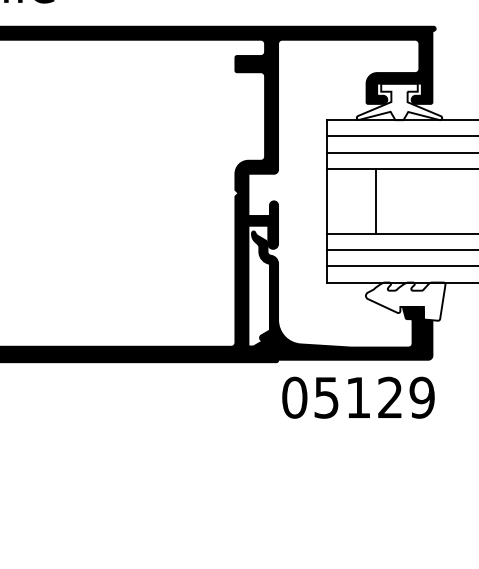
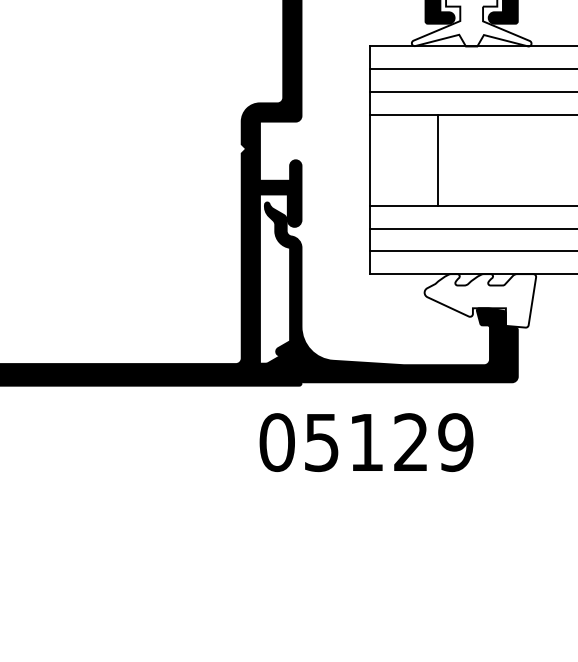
text: (358, 397) -> (366, 442), moved

